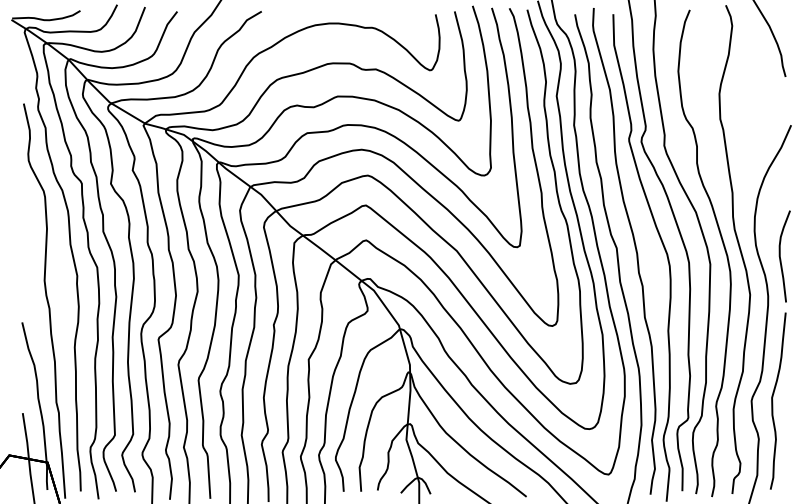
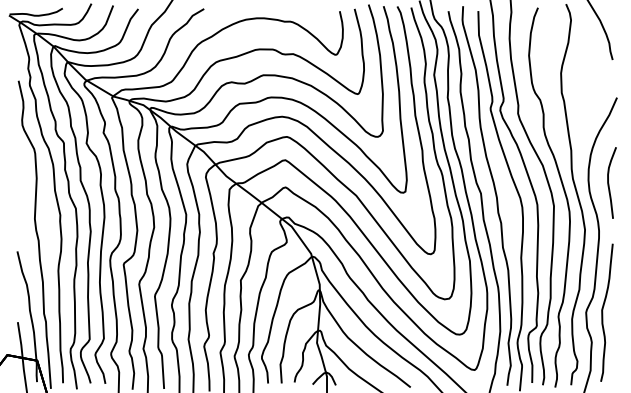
curve: (781, 257) -> (609, 183), moved

